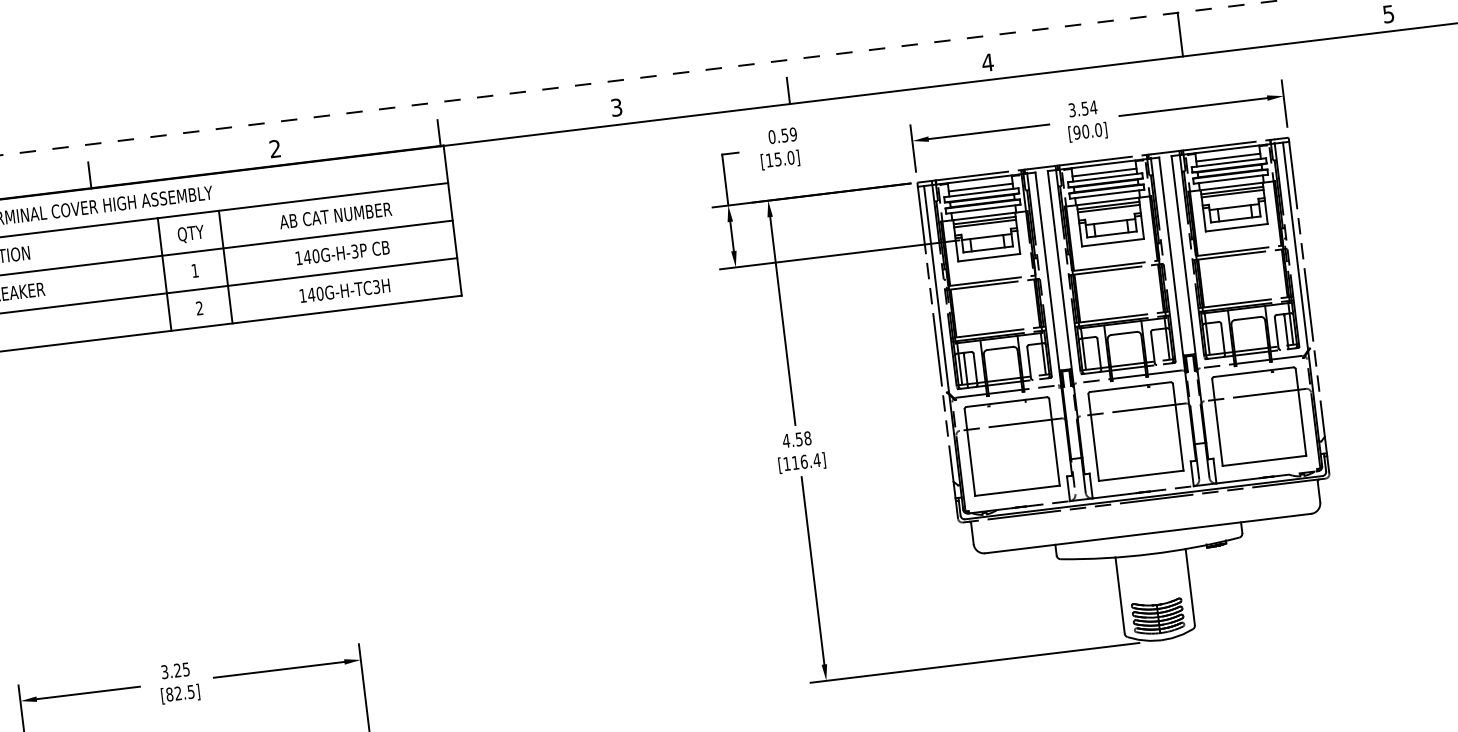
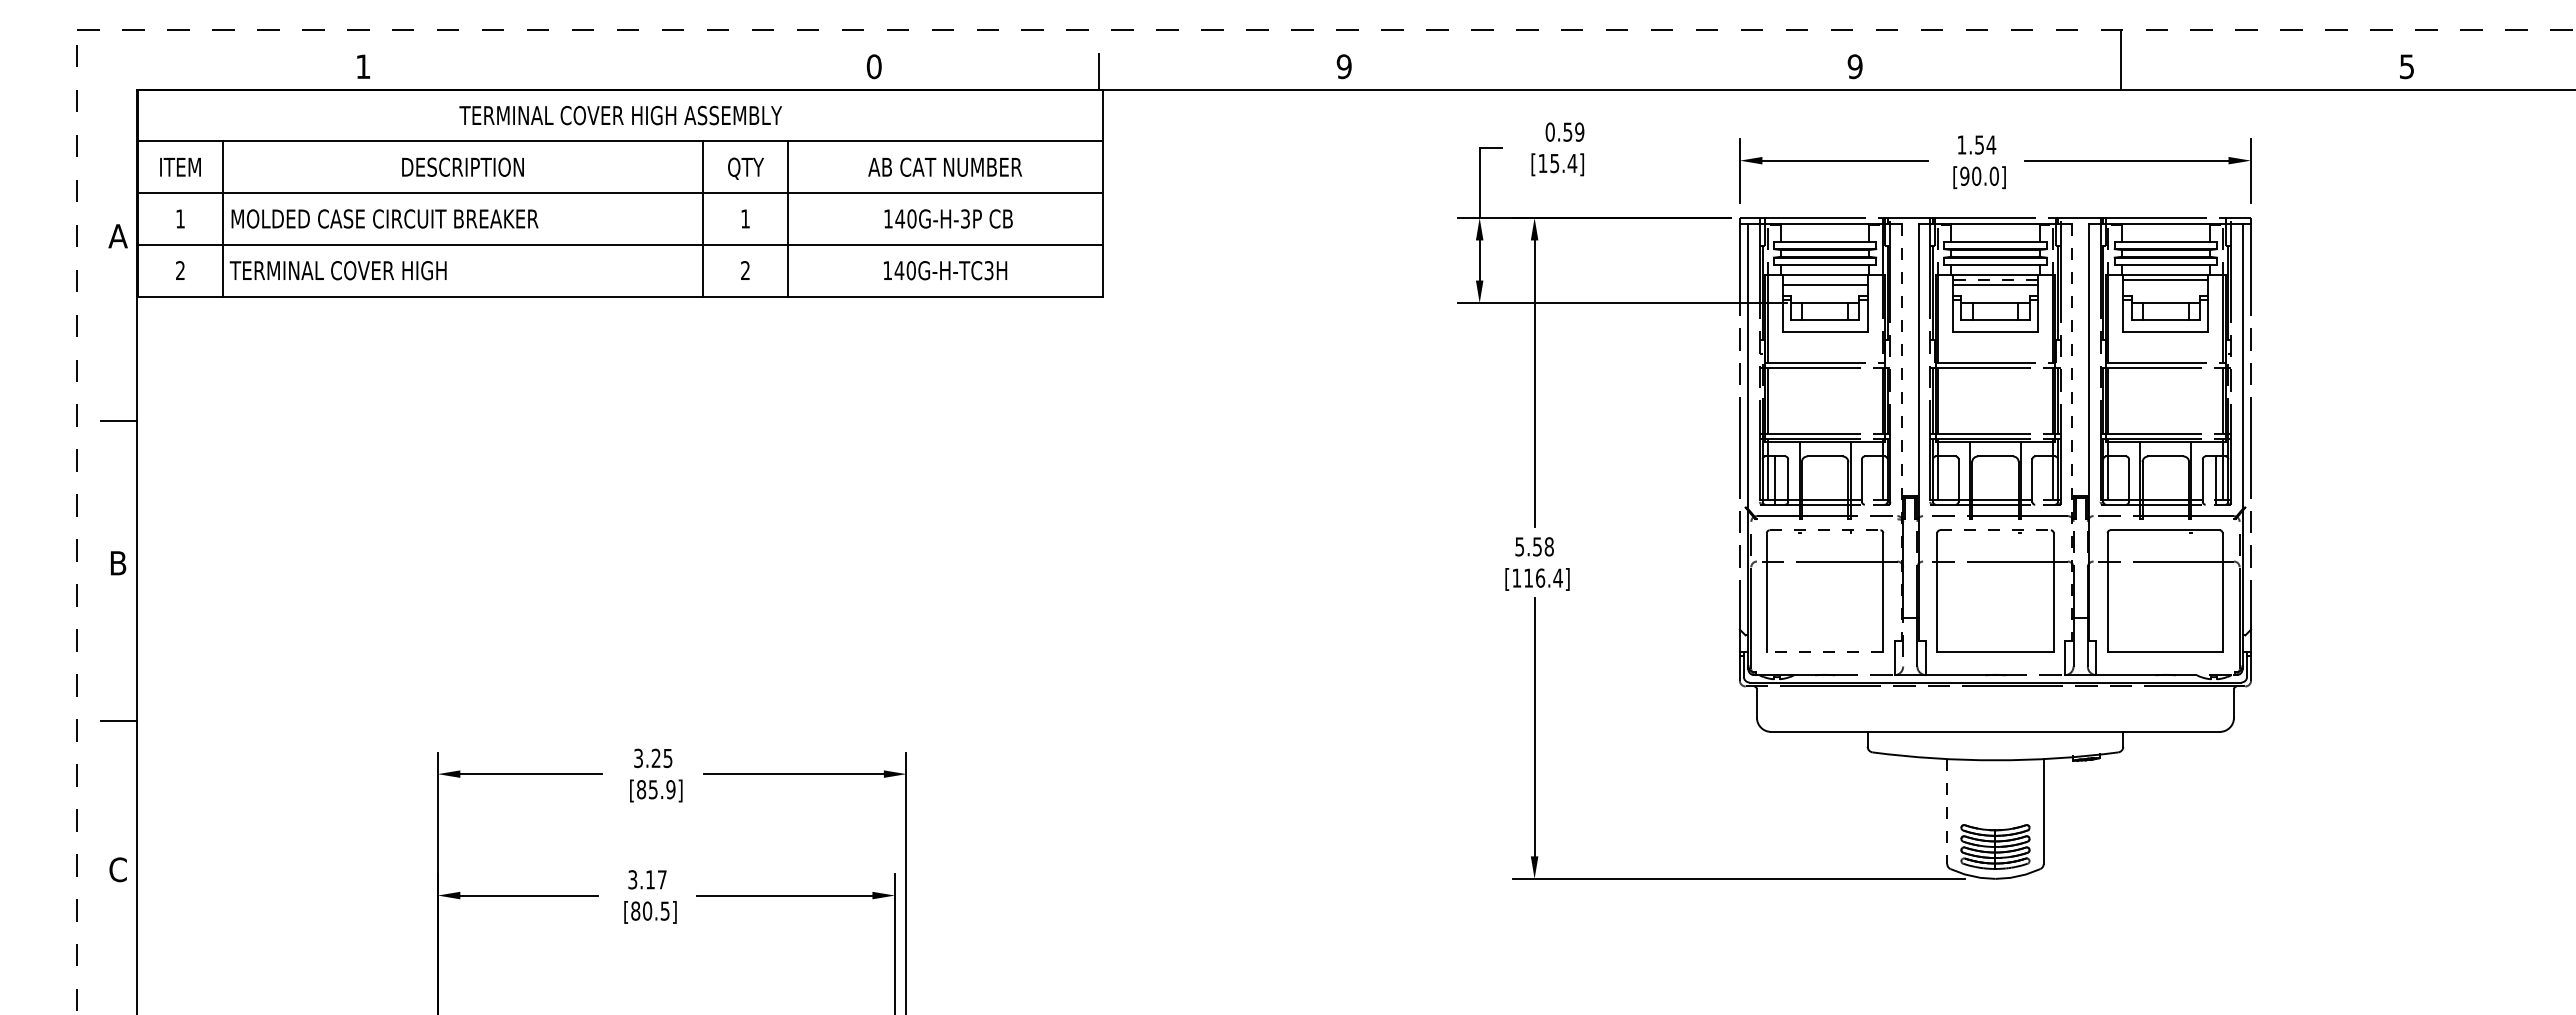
text: (987, 62) -> (1854, 66), 4 -> 9
line: (788, 91) -> (1579, 72), removed
text: (616, 107) -> (1343, 66), 3 -> 9
text: (1071, 109) -> (1961, 144), 3.54 -> 1.54
text: (274, 148) -> (873, 66), 2 -> 0
text: (790, 157) -> (1572, 163), [15.0] -> [15.4]
line: (1227, 157) -> (2165, 234), removed
line: (1104, 172) -> (1995, 234), removed
line: (90, 175) -> (618, 72), removed
line: (981, 187) -> (1825, 234), removed
line: (1232, 193) -> (2165, 284), removed
line: (1108, 205) -> (1995, 280), solid -> dashed
line: (984, 220) -> (1824, 280), removed
line: (1177, 309) -> (2072, 432), solid -> dashed
line: (1053, 324) -> (1901, 432), solid -> dashed
line: (1130, 387) -> (1995, 530), solid -> dashed
line: (1007, 402) -> (1825, 530), solid -> dashed
text: (786, 440) -> (1519, 546), 4.58 -> 5.58
line: (1017, 490) -> (1824, 652), solid -> dashed
line: (1120, 595) -> (1947, 811), solid -> dashed
text: (184, 692) -> (661, 789), [82.5] -> [85.9]

